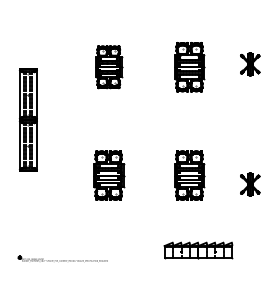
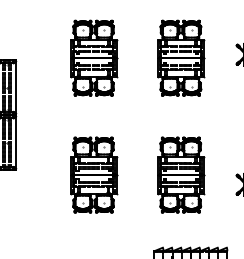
part: (108, 66) -> (93, 57), size x1.67
part: (189, 66) -> (181, 57), size x1.43
part: (108, 175) -> (93, 175), size x1.43
part: (189, 175) -> (181, 175), size x1.43

